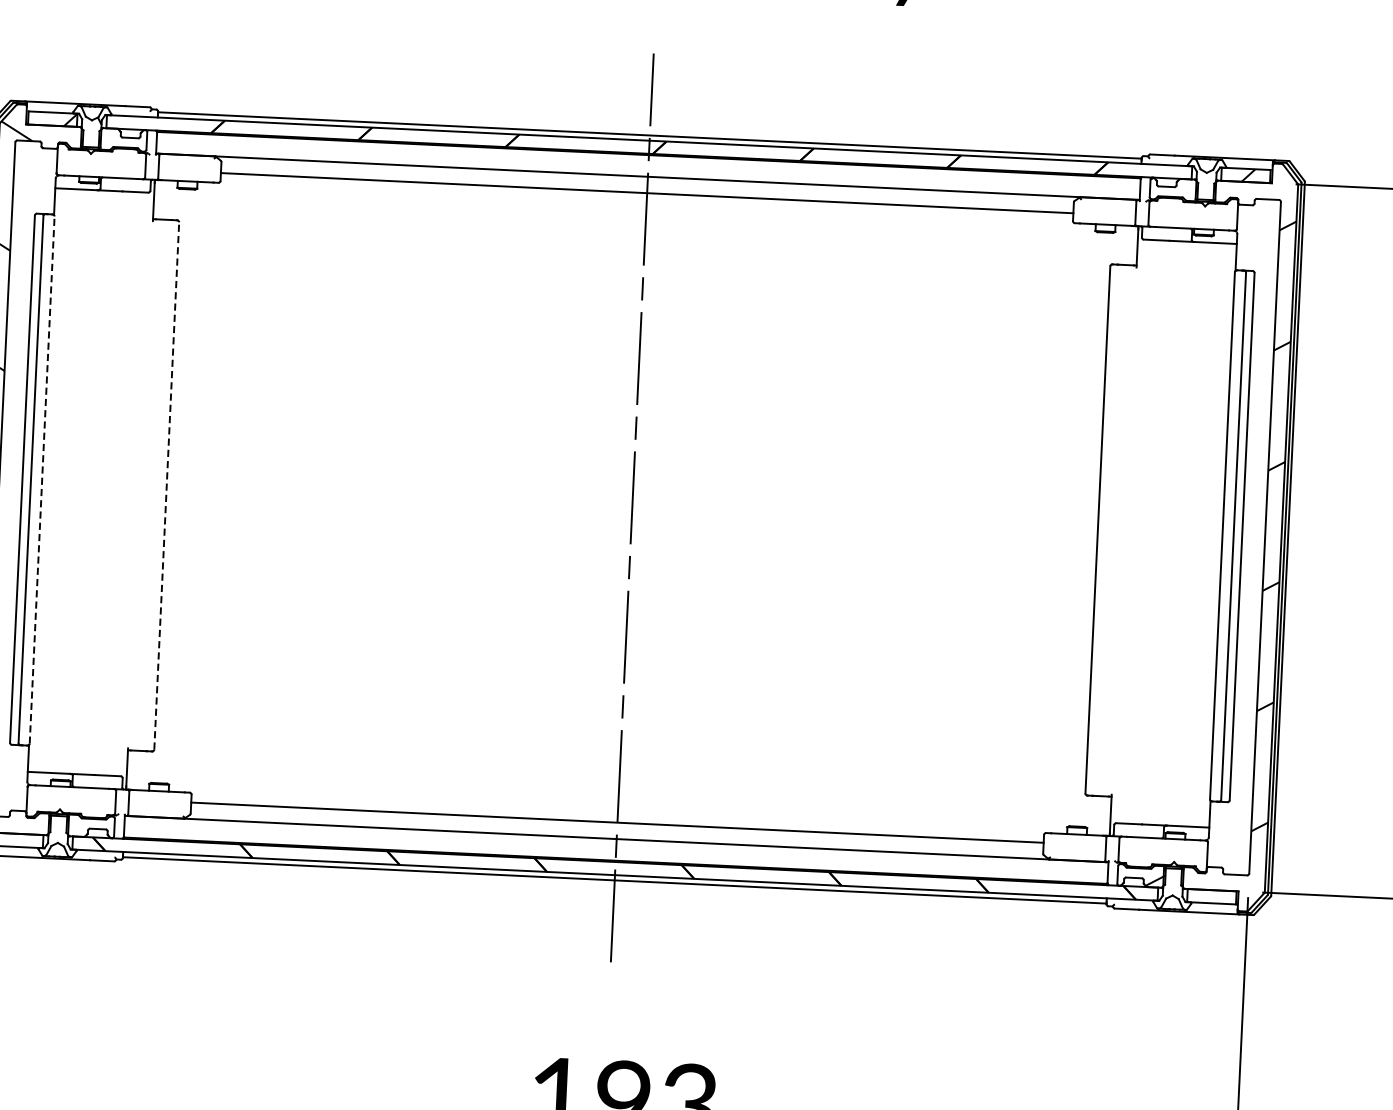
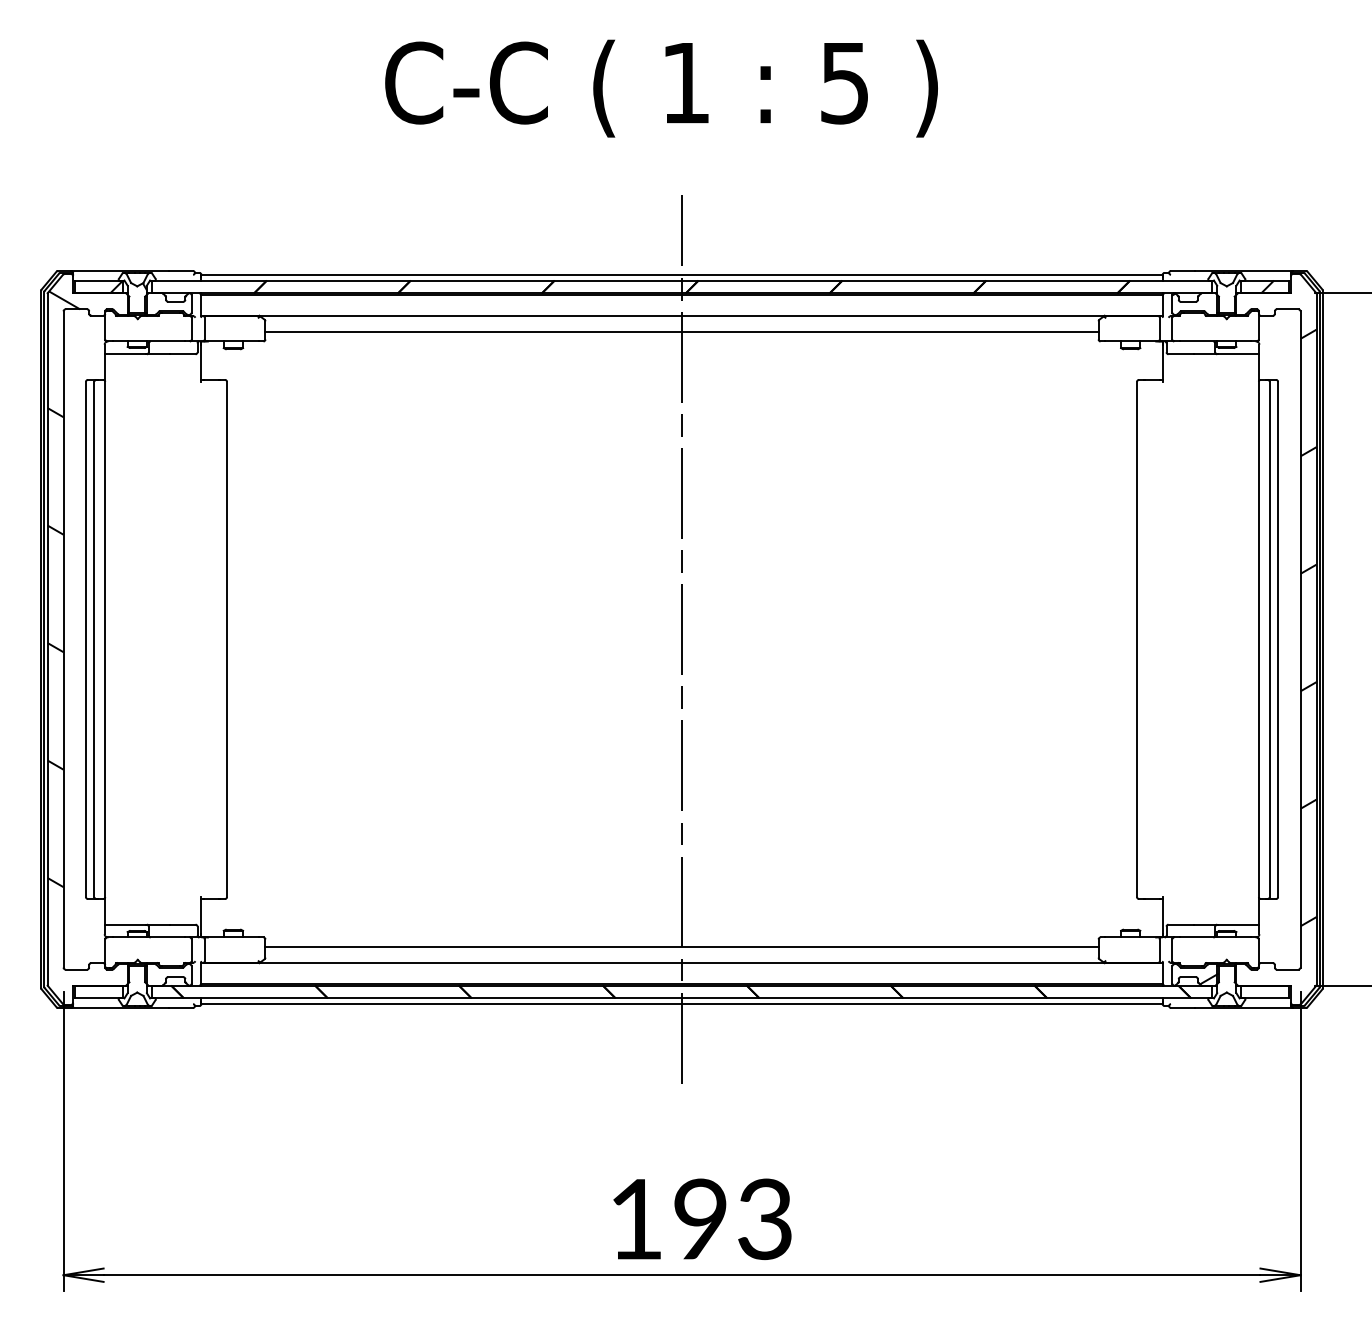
line: (42, 480) -> (105, 639), dashed -> solid
line: (167, 486) -> (227, 639), dashed -> solid

